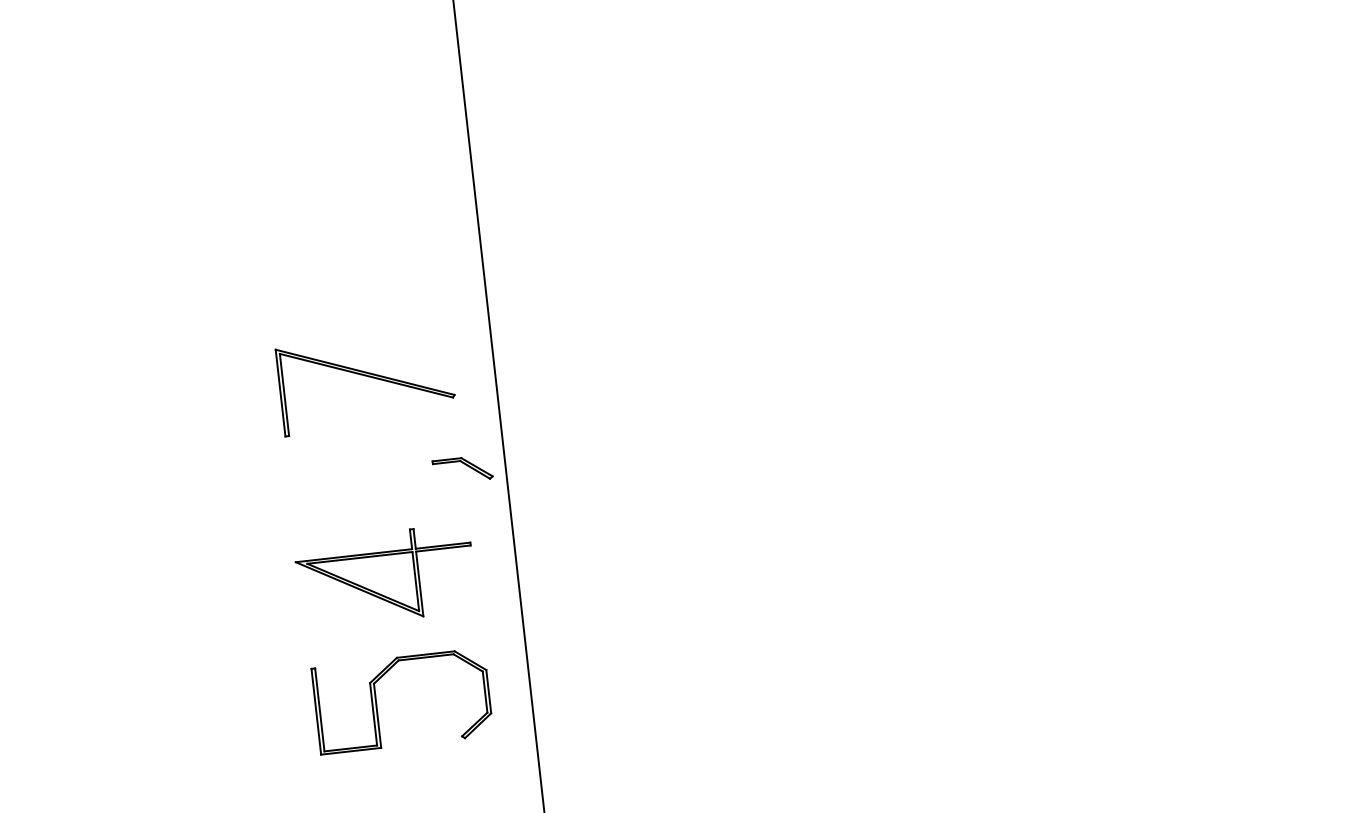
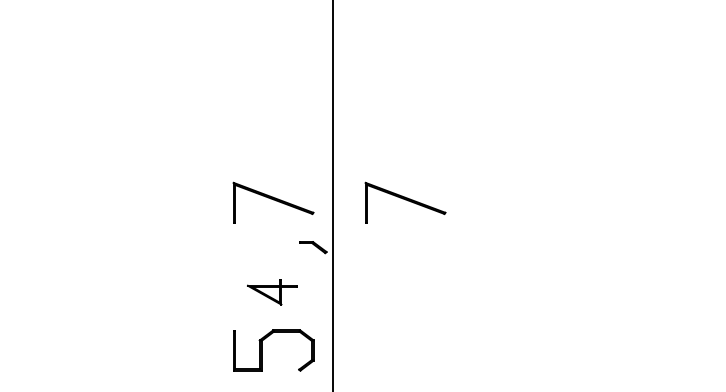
part: (650, 350) -> (405, 202), added
part: (383, 576) -> (271, 292), size x0.6

